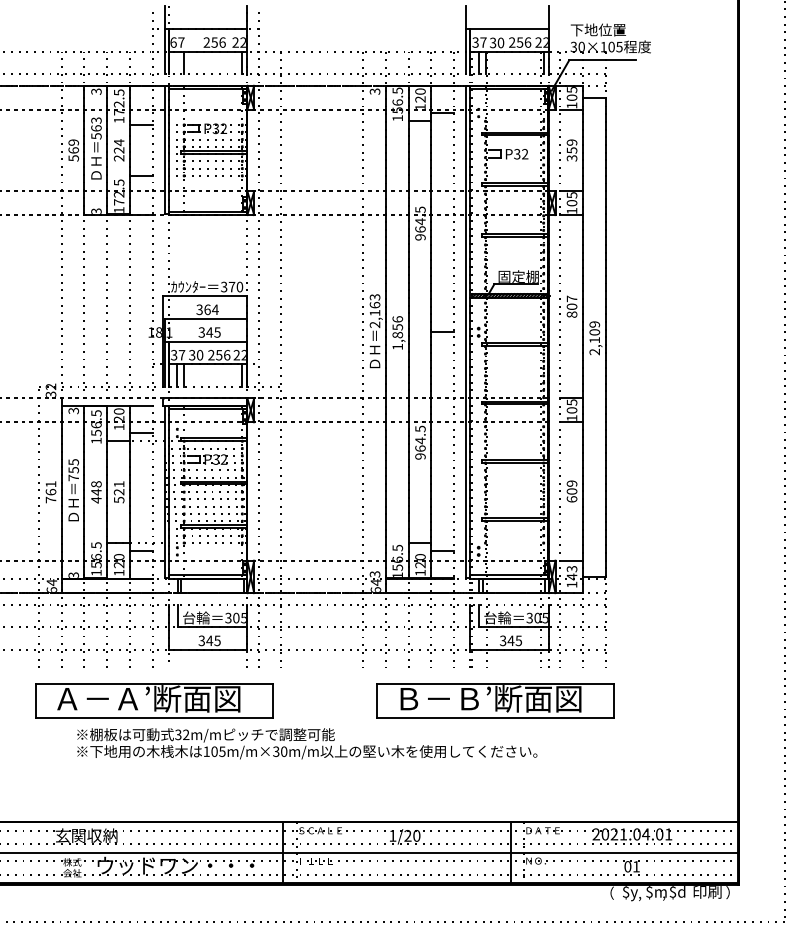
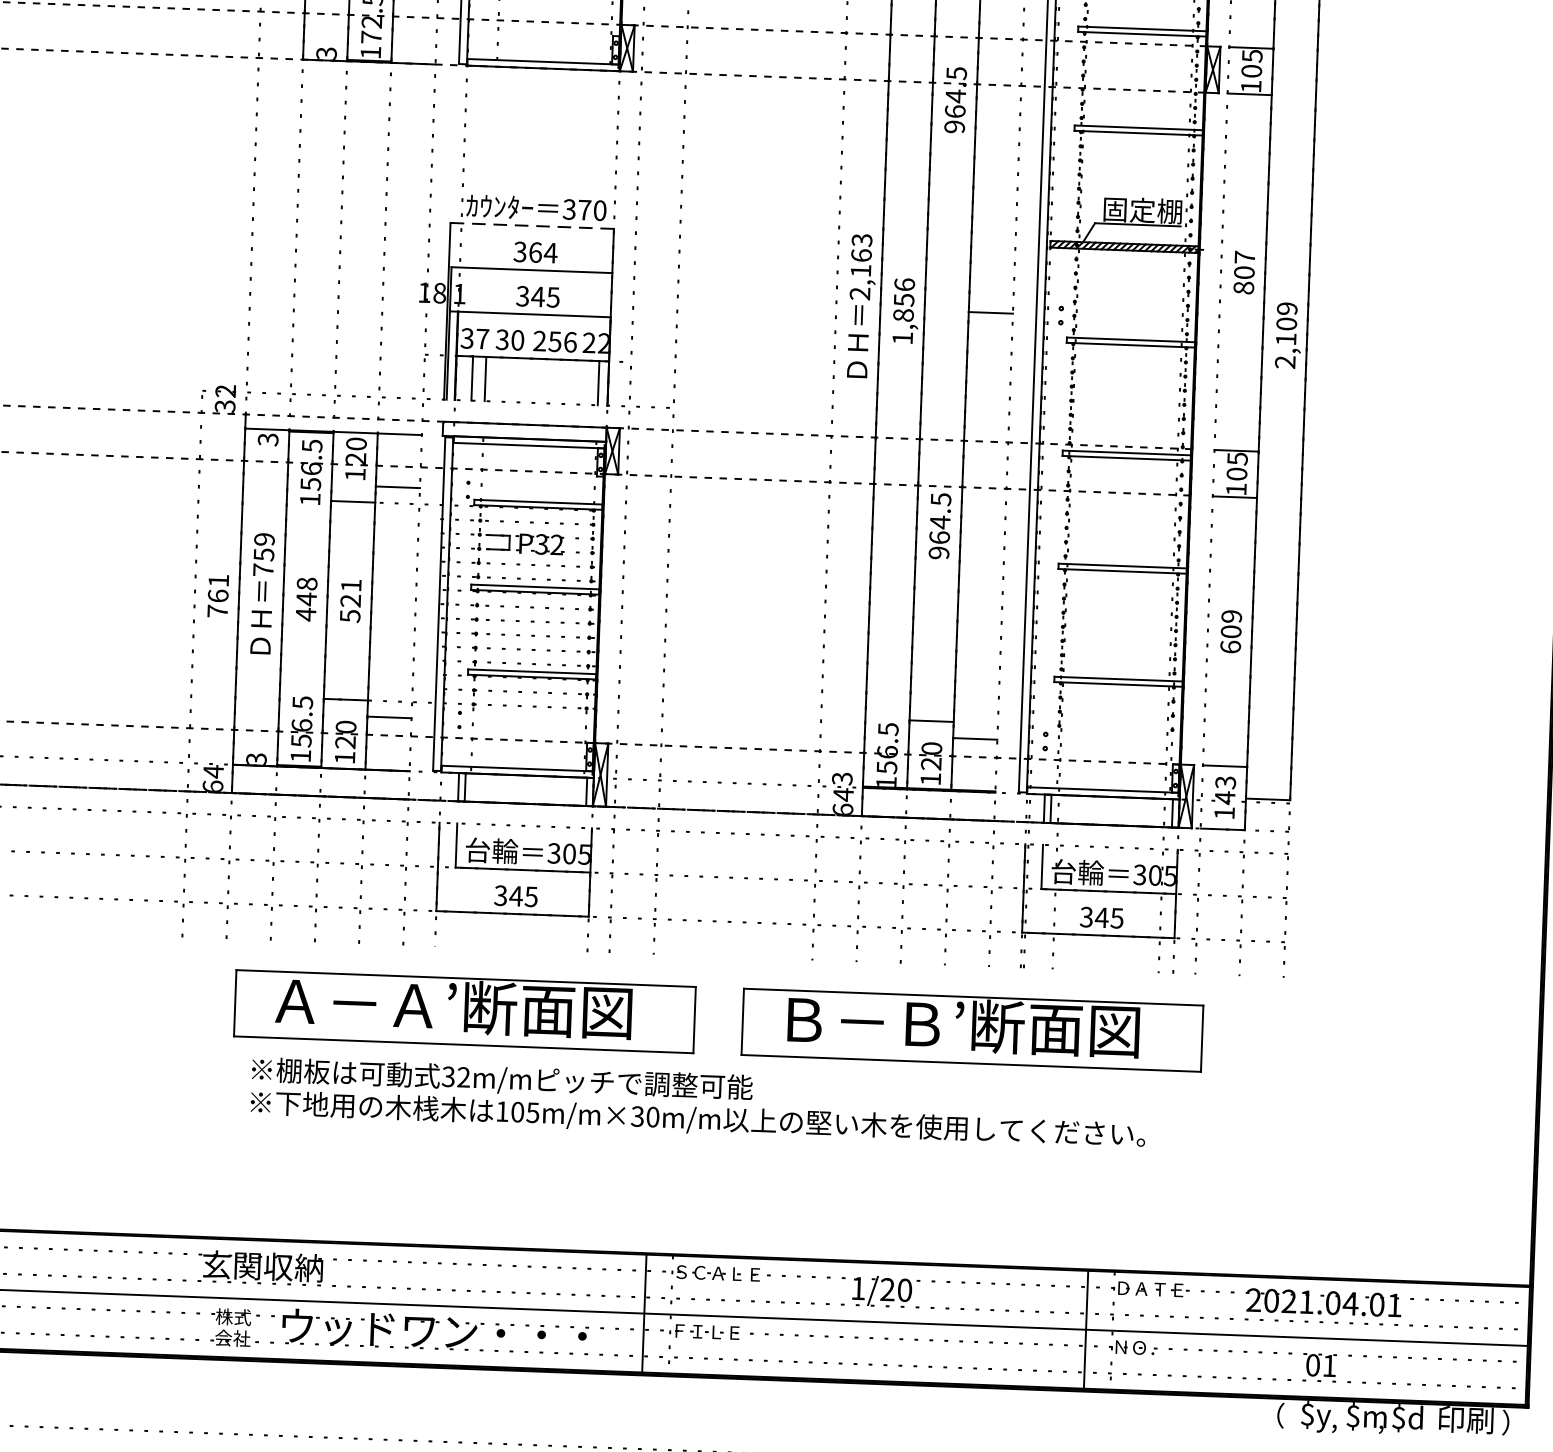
line: (204, 296) -> (530, 226), solid -> dashed
text: (73, 462) -> (264, 539), 755 -> 759
part: (154, 700) -> (464, 1010), moved
part: (495, 700) -> (972, 1029), moved

